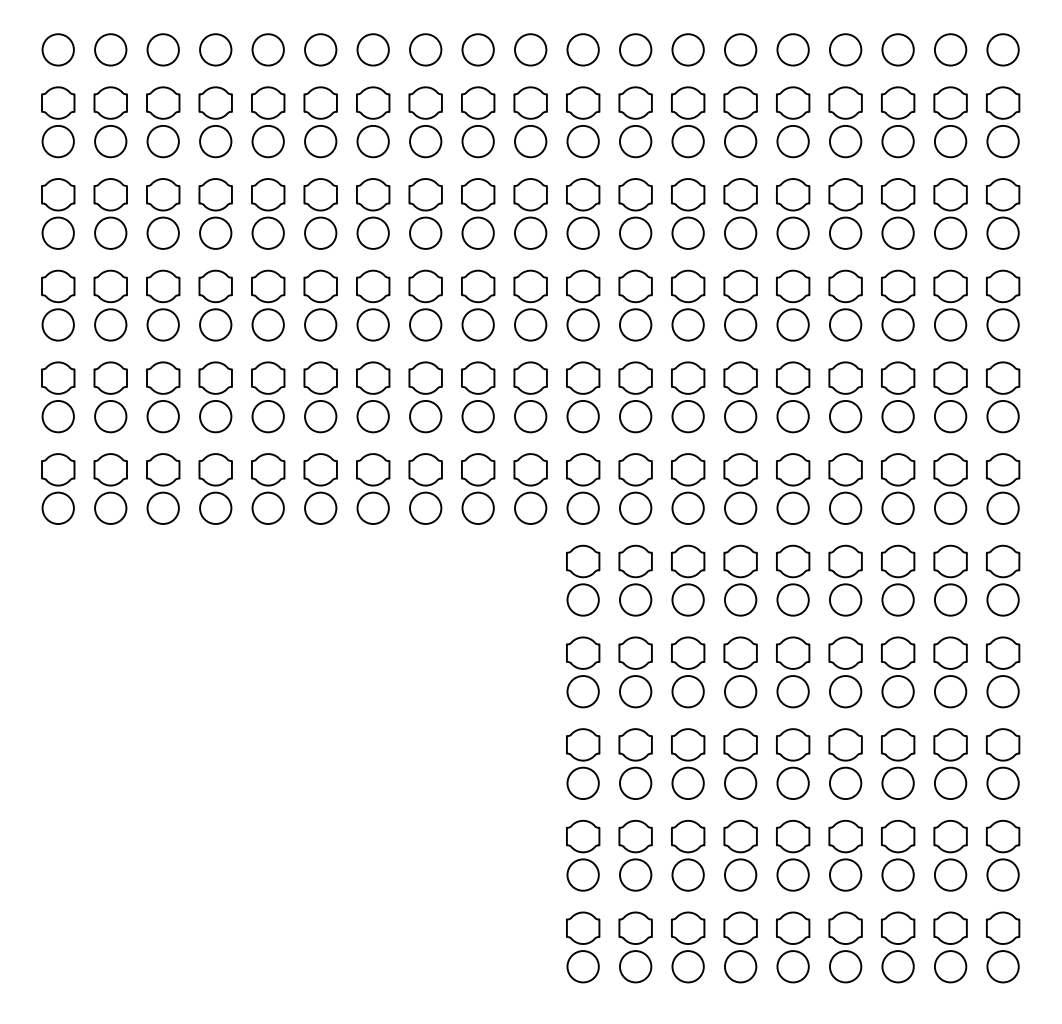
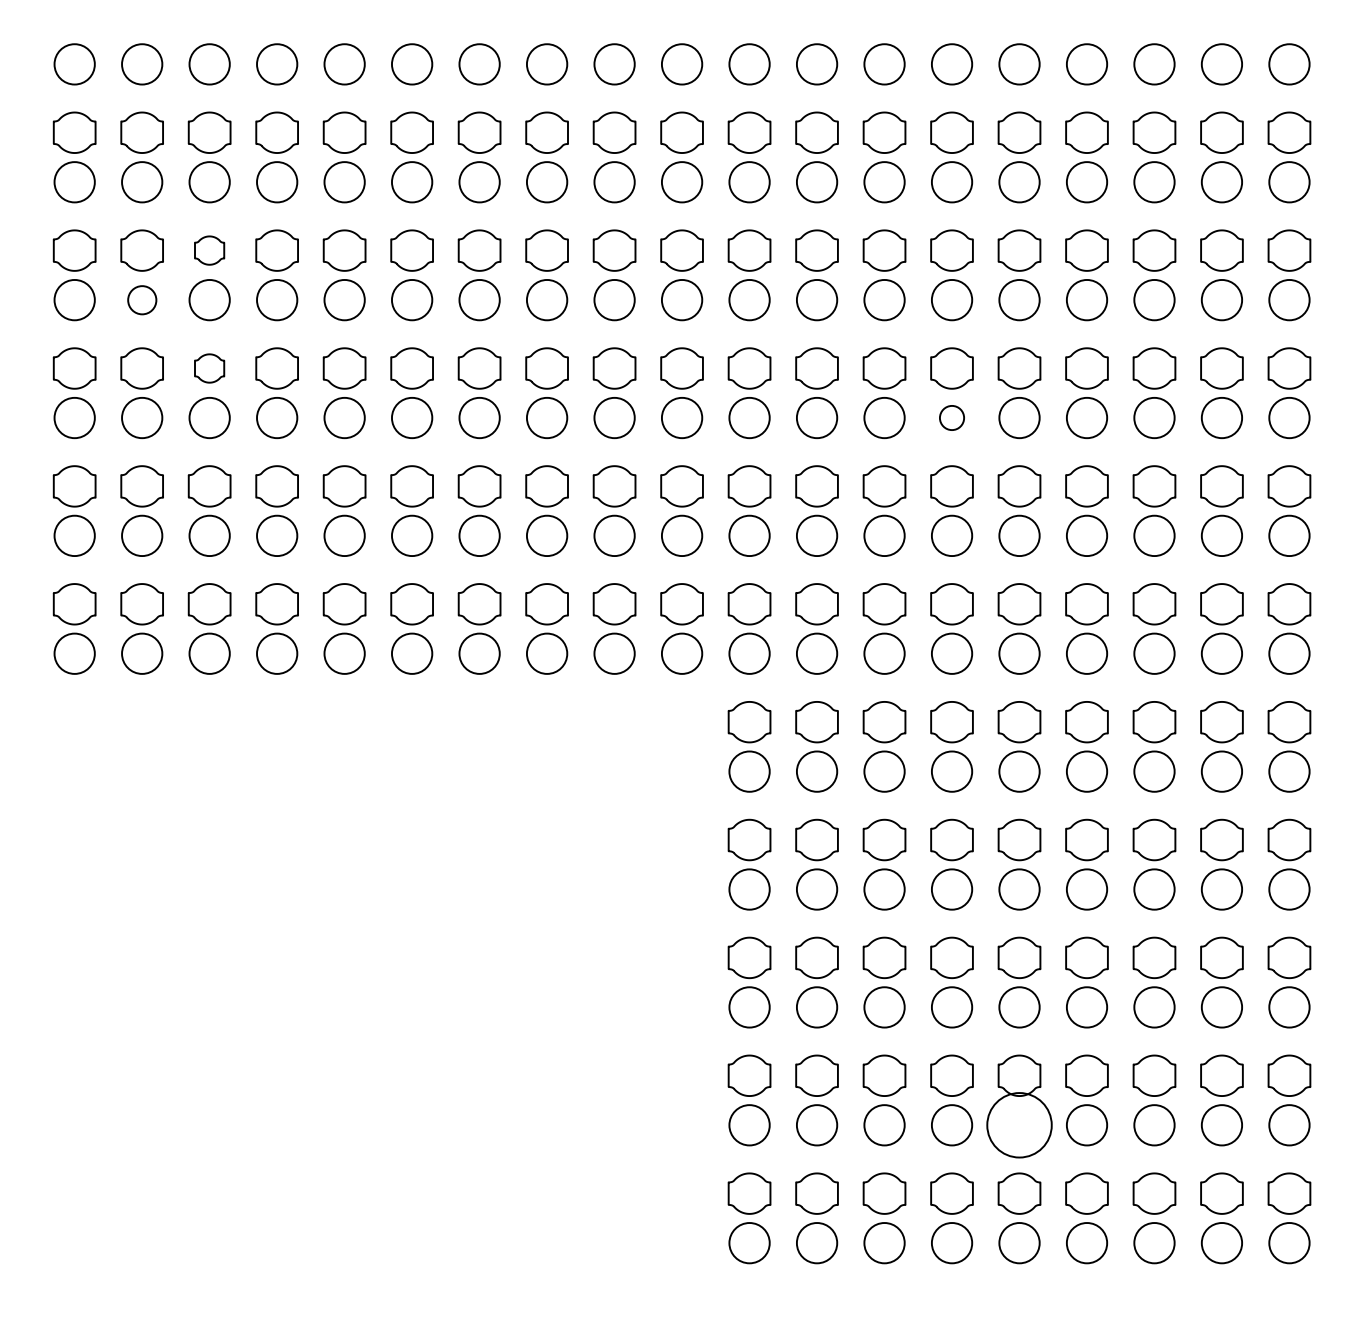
part: (163, 194) -> (209, 250), size x0.7
circle: (110, 233) -> (142, 300), size x0.7
part: (163, 286) -> (209, 368), size x0.7
circle: (740, 324) -> (951, 417), size x0.6
circle: (793, 875) -> (1019, 1125), size x1.6

